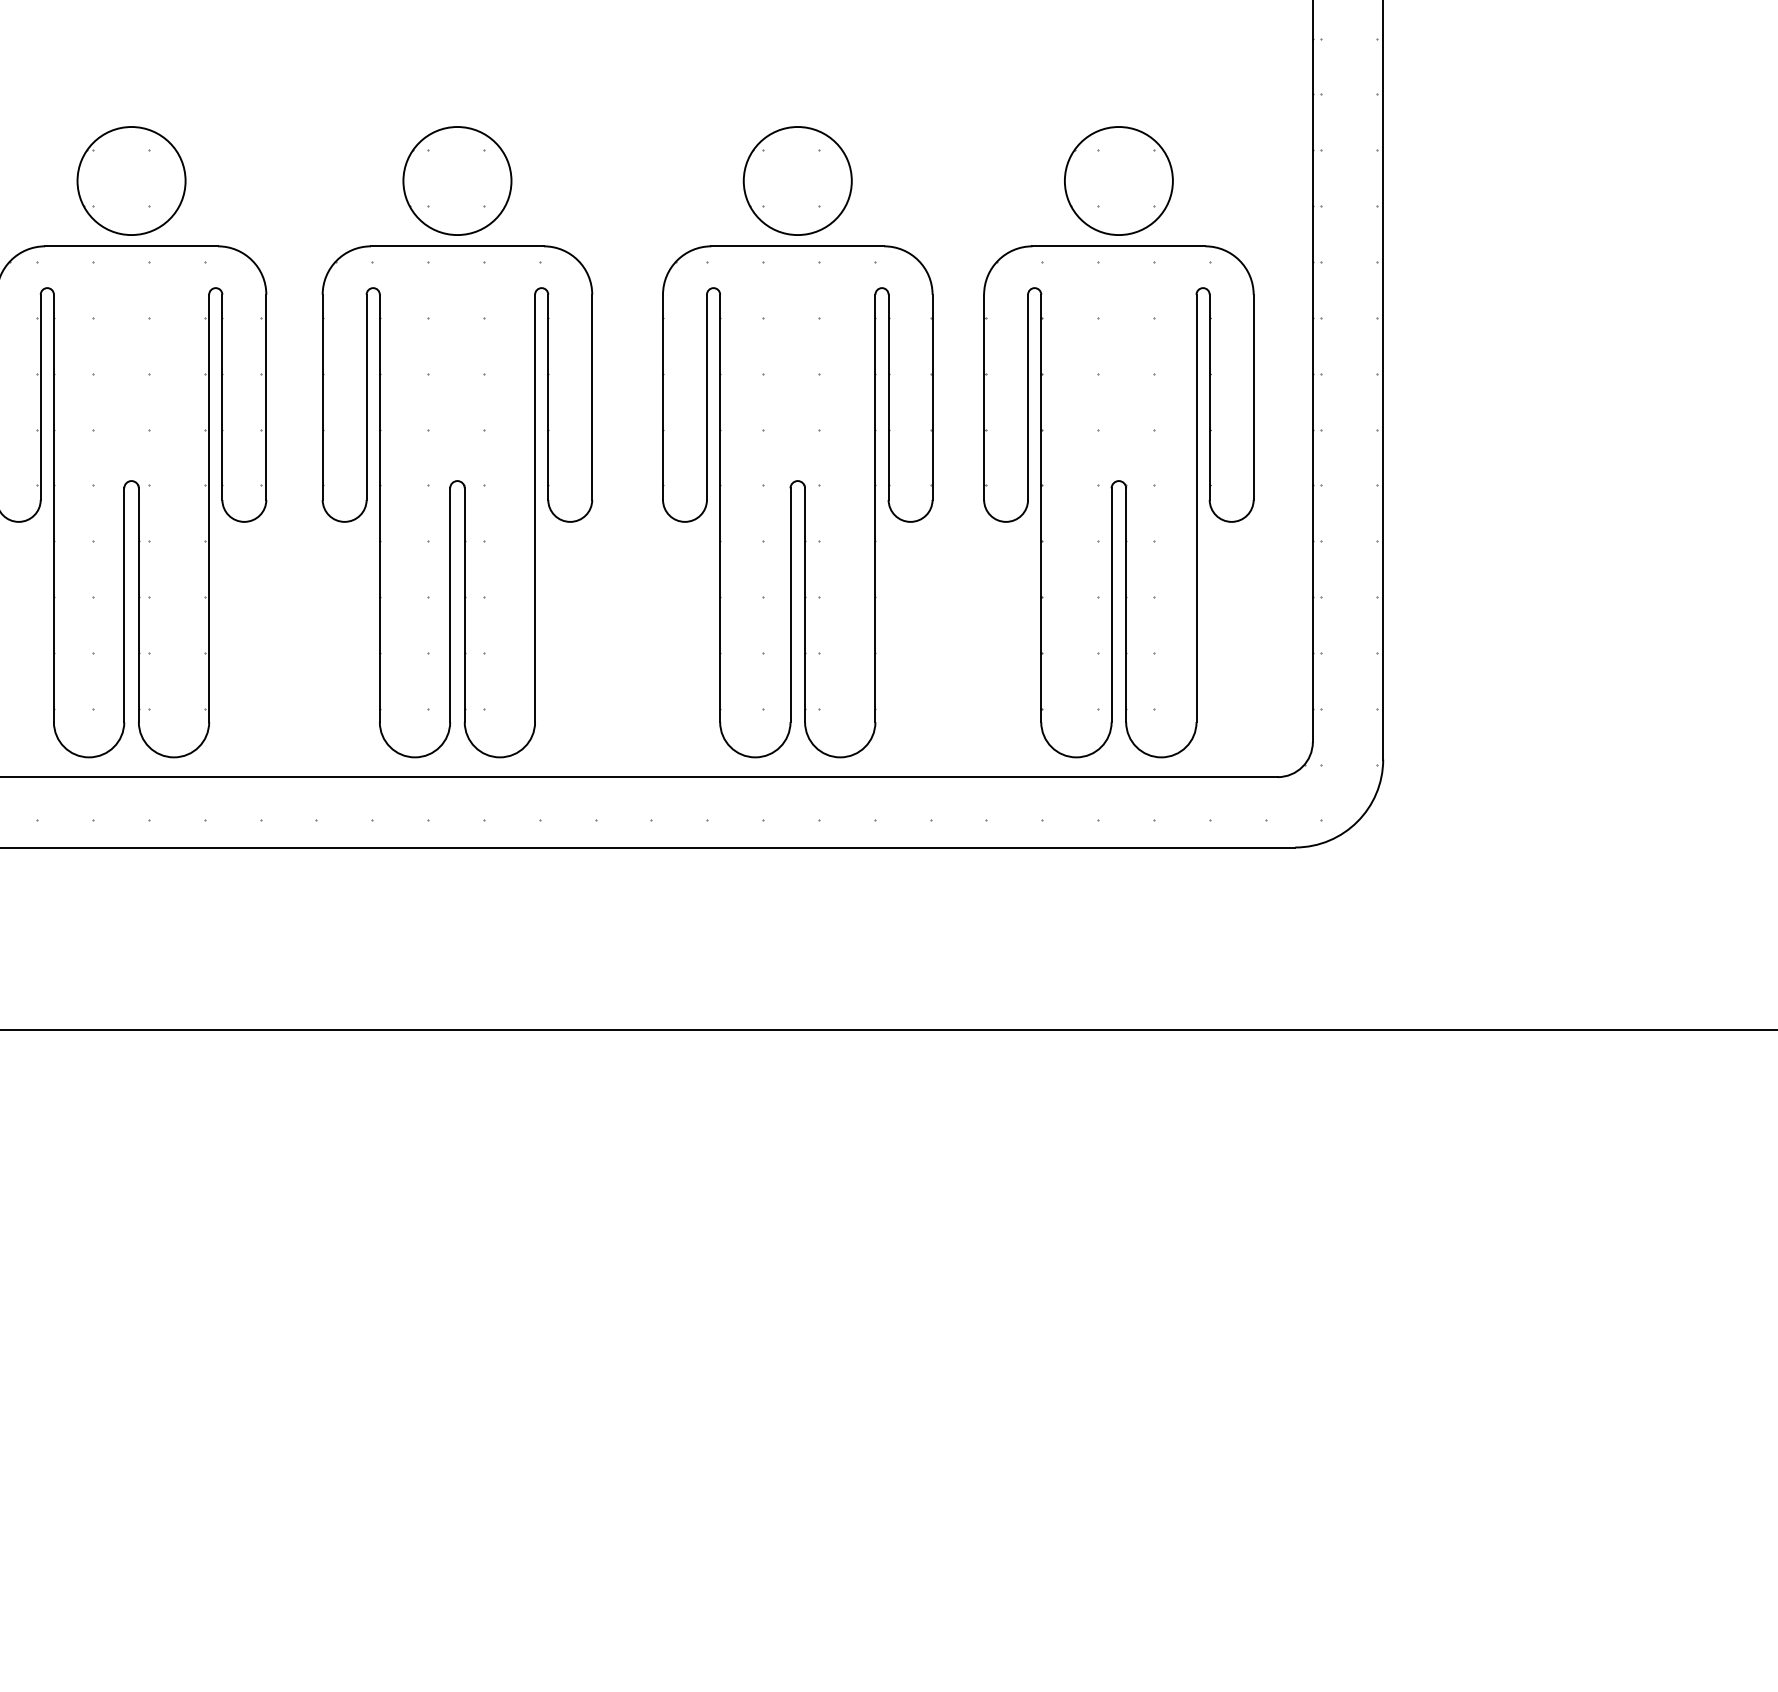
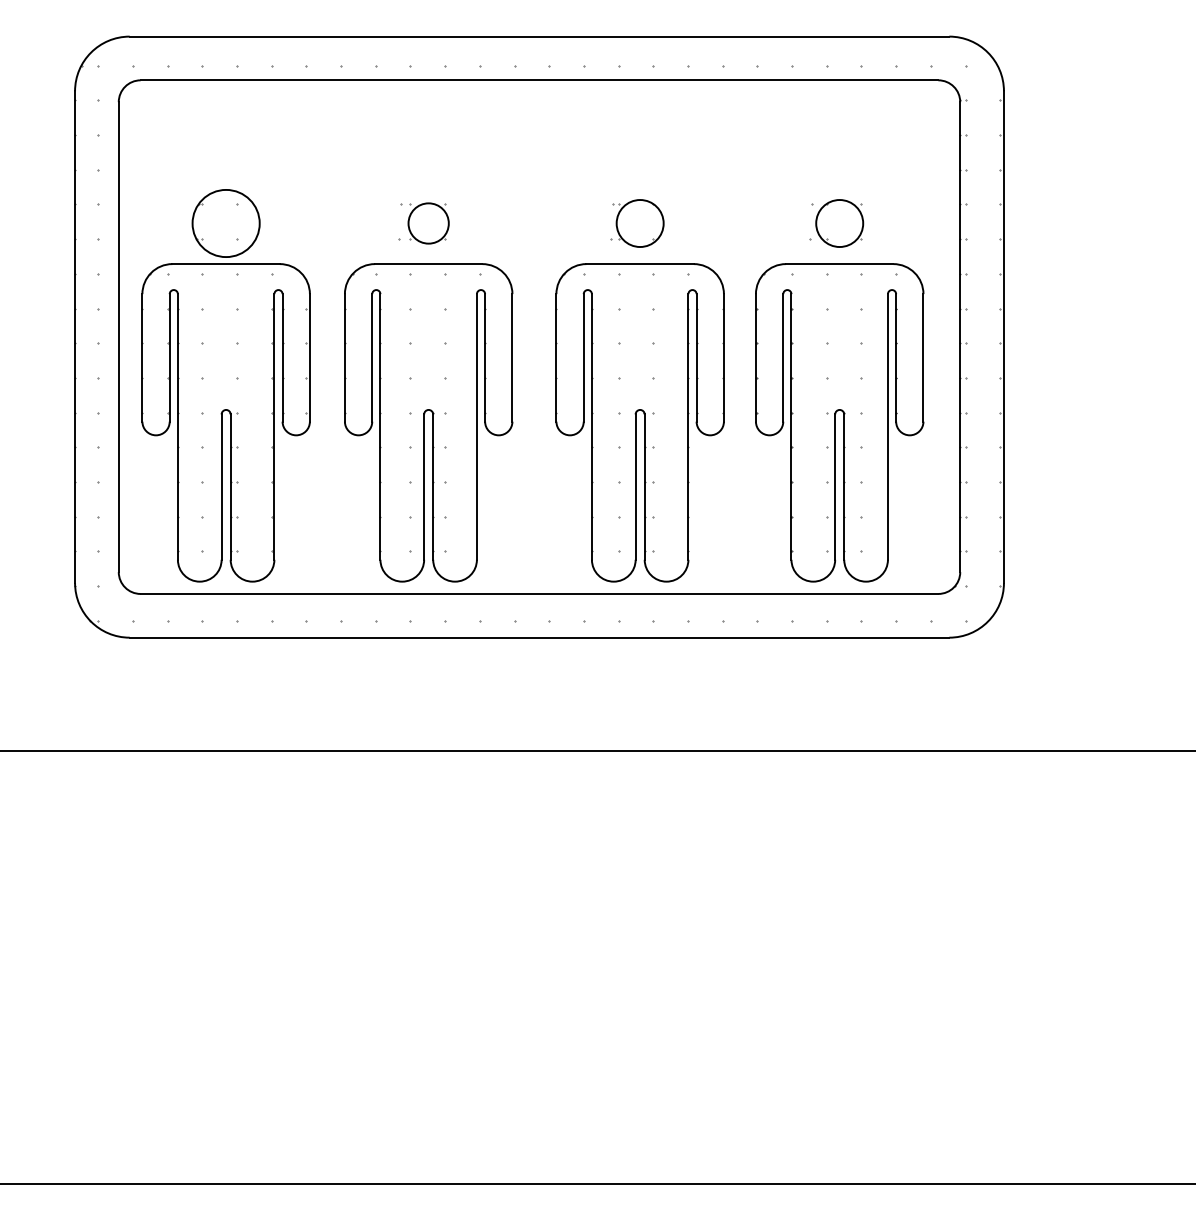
circle: (457, 181) -> (428, 223), size x0.6
circle: (796, 181) -> (639, 223), size x0.7
circle: (1118, 181) -> (839, 223), size x0.7

